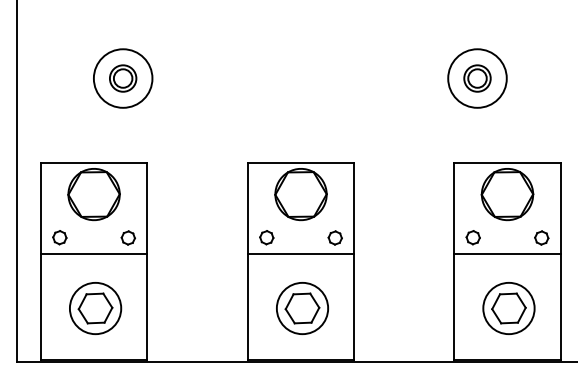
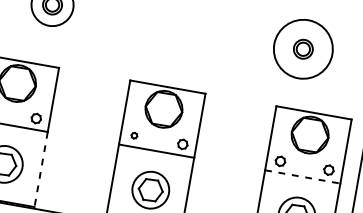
circle: (477, 78) -> (303, 49), size x1.4
part: (266, 237) -> (134, 135), size x0.6
line: (508, 253) -> (303, 176), solid -> dashed
line: (147, 307) -> (41, 170), solid -> dashed

